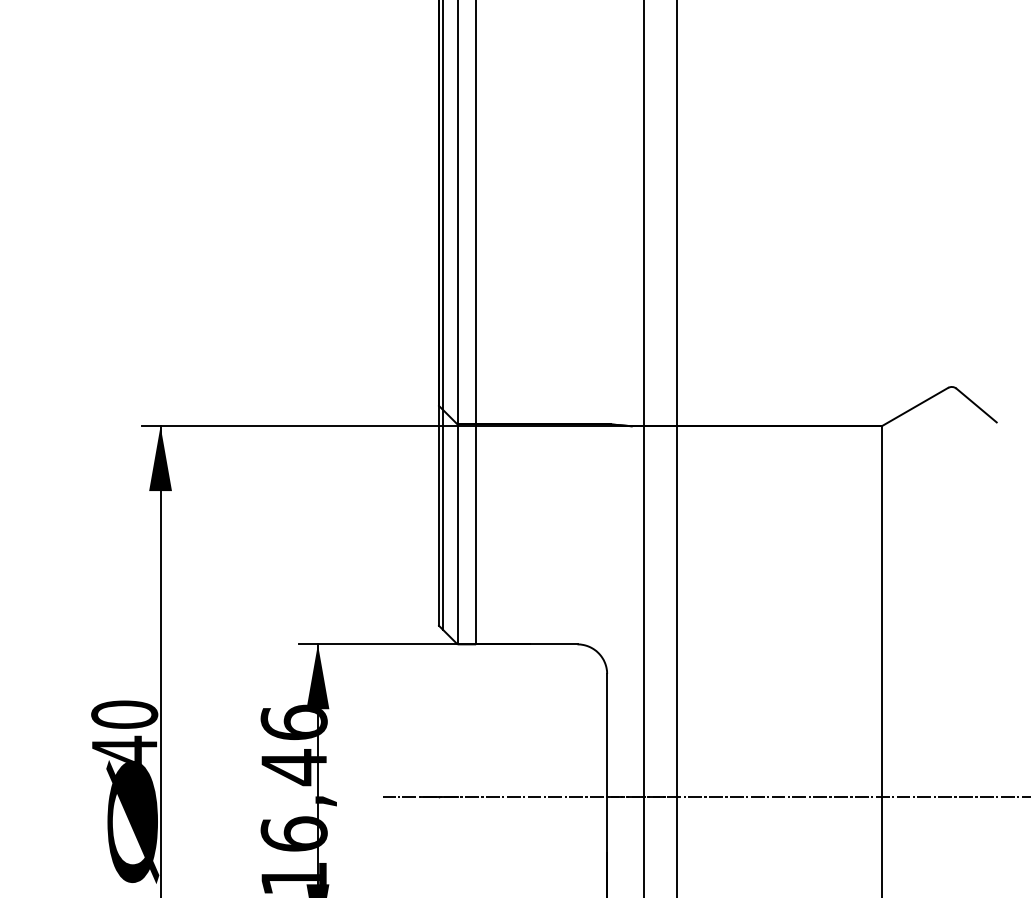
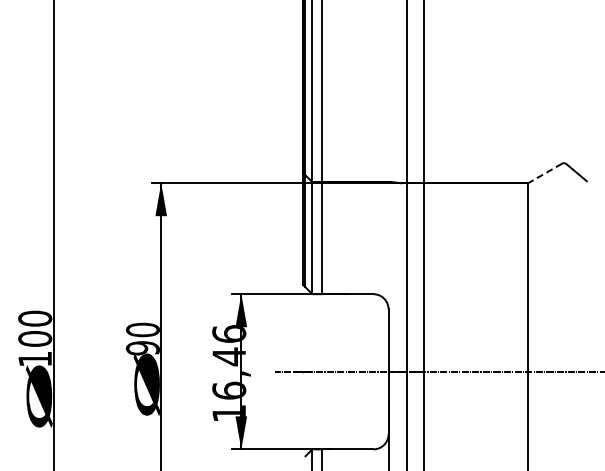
line: (913, 407) -> (544, 173), solid -> dashed
text: (123, 749) -> (142, 347), 40 -> 90

